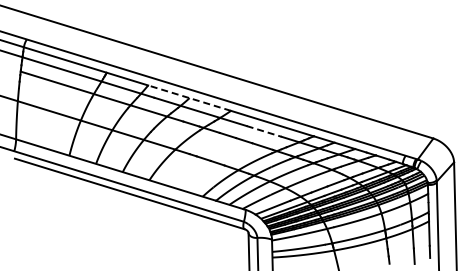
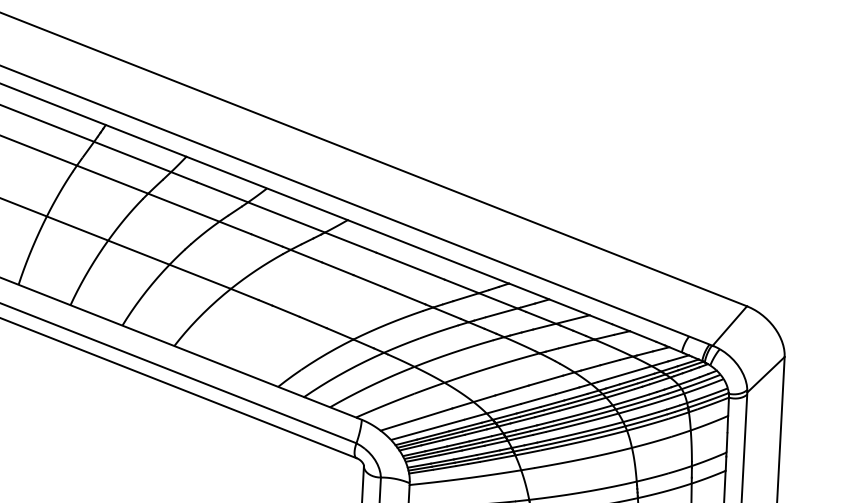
line: (189, 98) -> (266, 189), dashed -> solid
line: (264, 131) -> (411, 266), dashed -> solid

